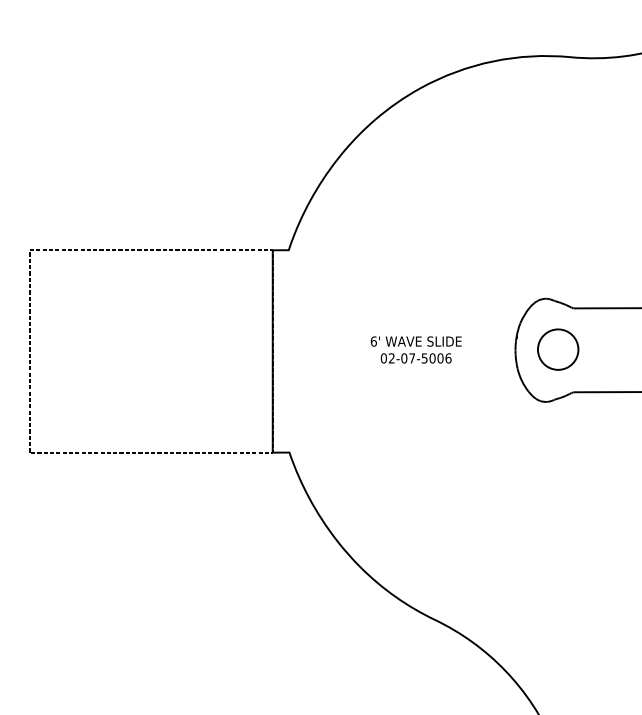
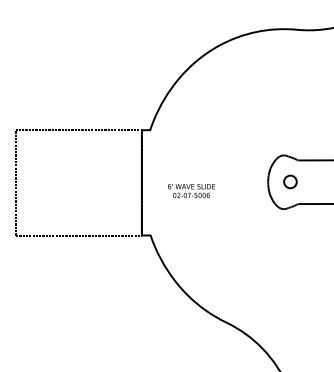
circle: (558, 348) -> (290, 181), size x0.6
text: (416, 350) -> (191, 191), moved

